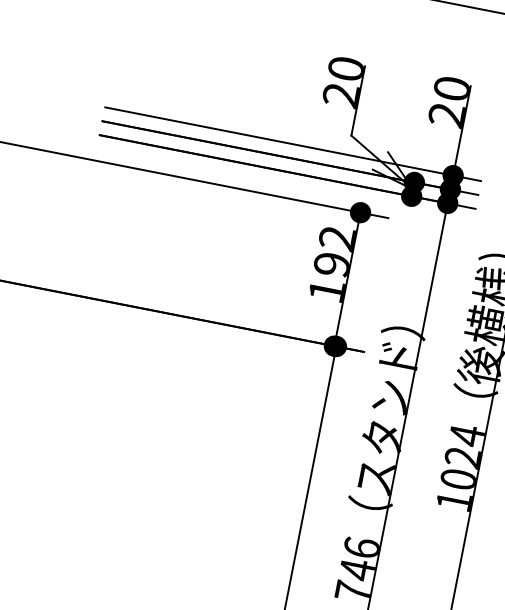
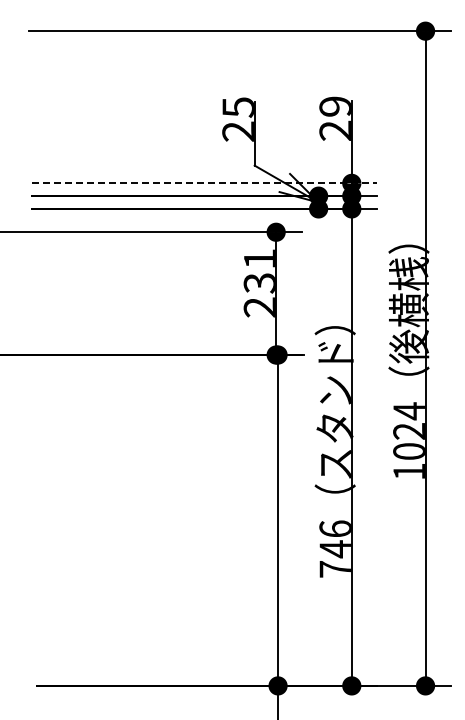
text: (345, 68) -> (237, 107), 20 -> 25
text: (450, 88) -> (334, 106), 20 -> 29
line: (293, 144) -> (204, 183), solid -> dashed
text: (330, 264) -> (258, 283), 192 -> 231

